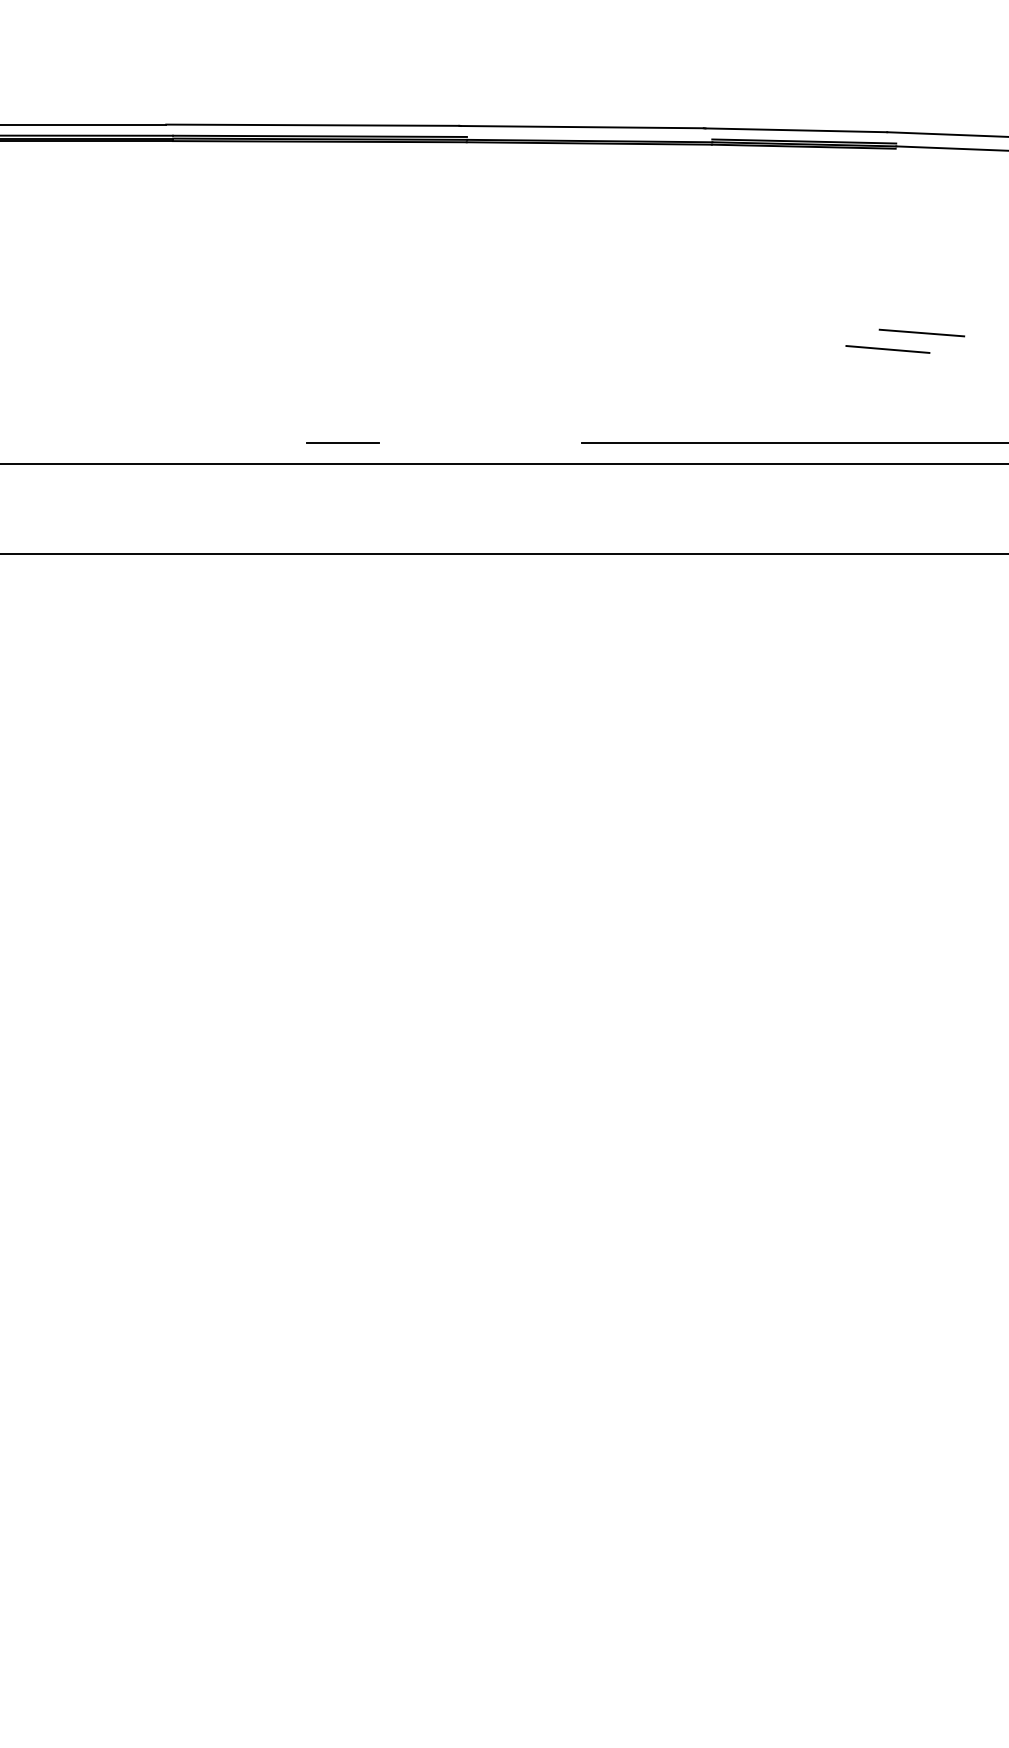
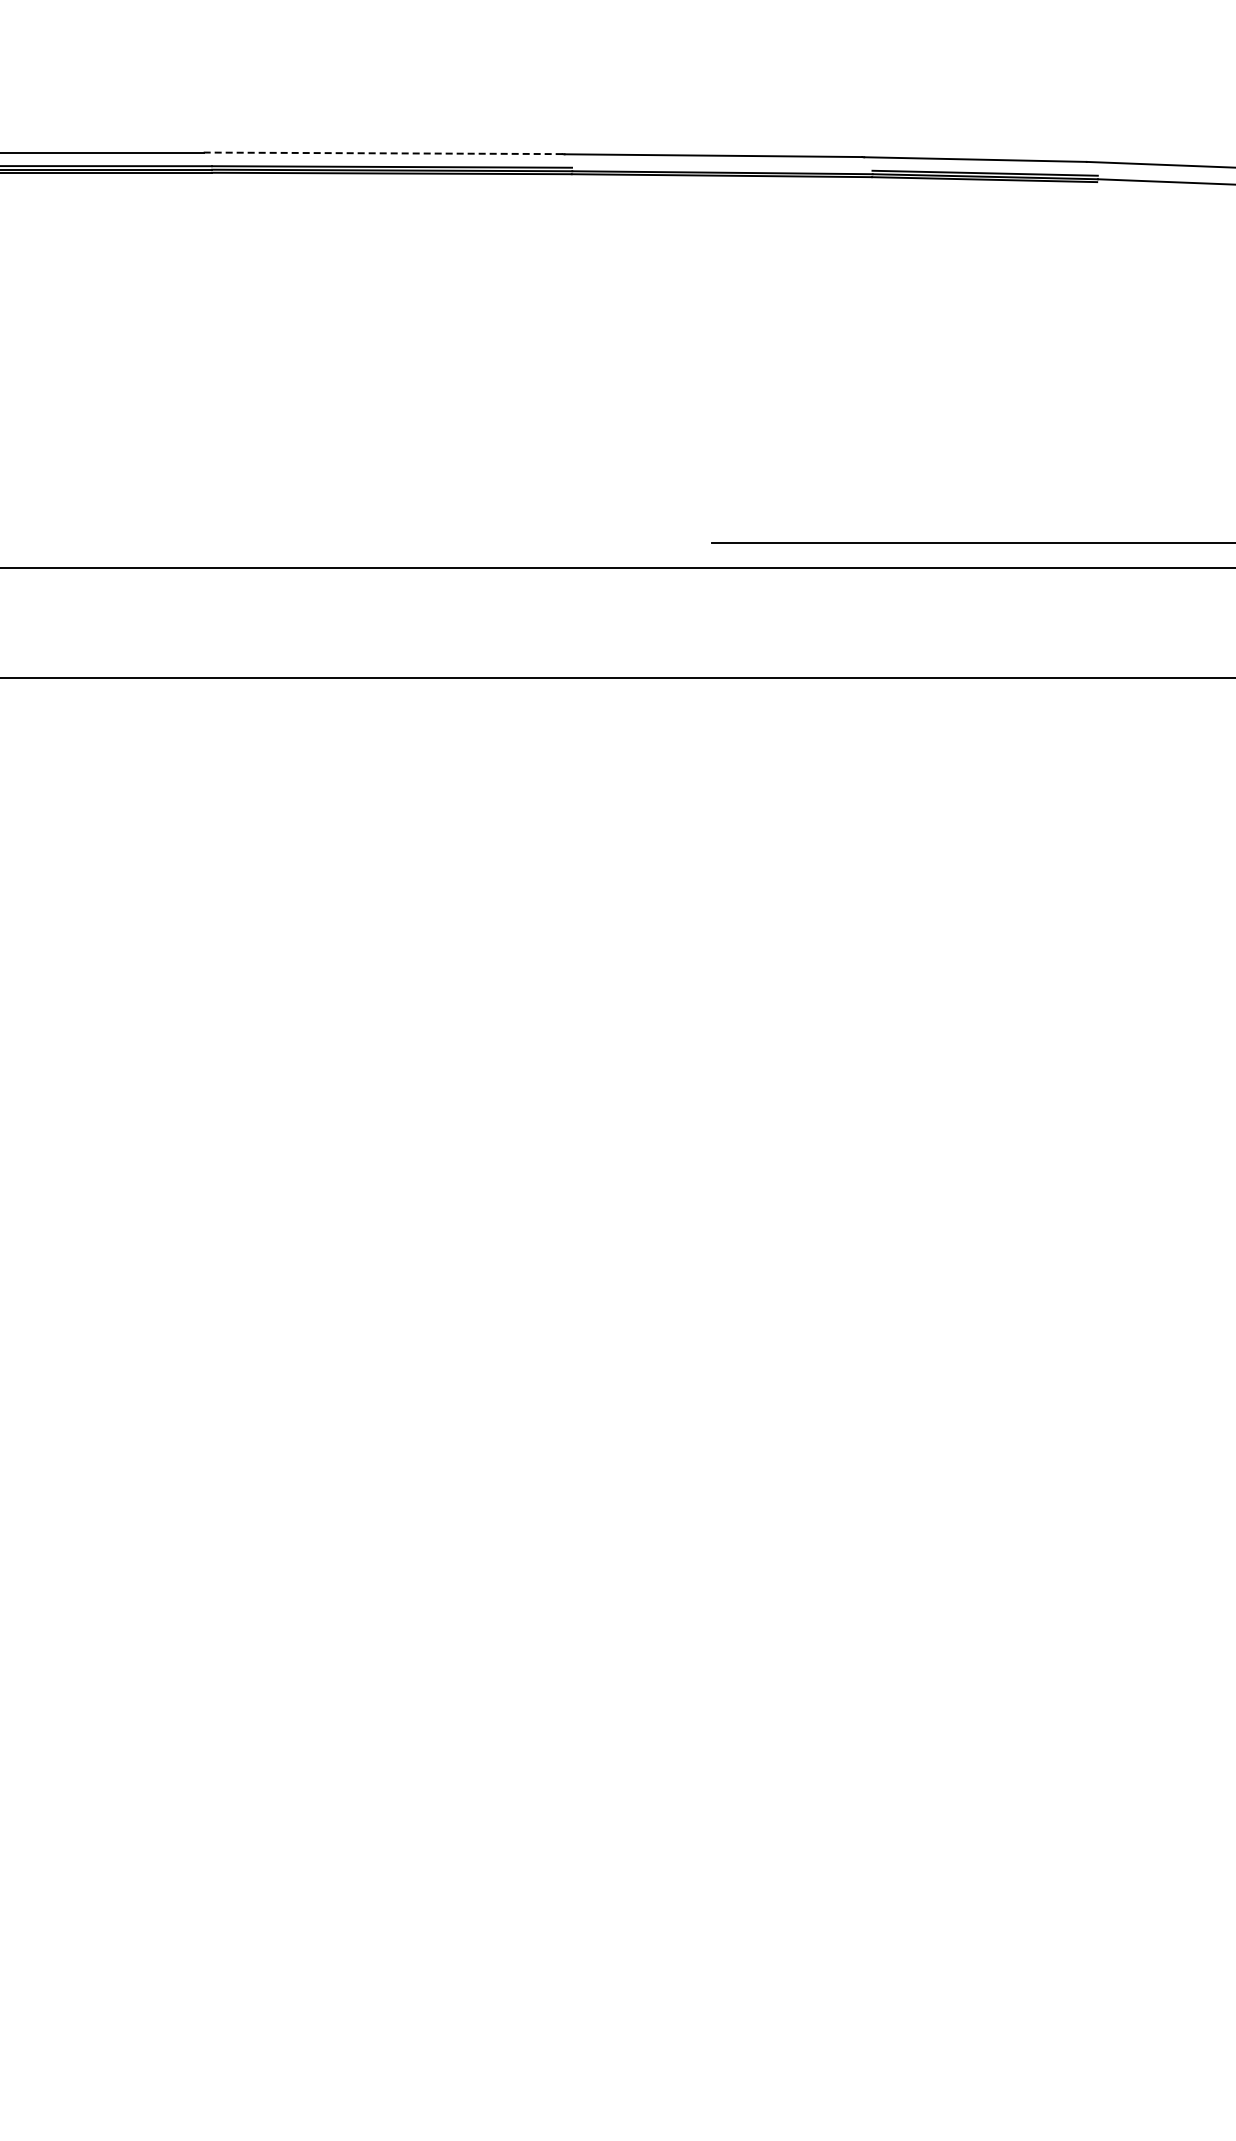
line: (313, 125) -> (383, 153), solid -> dashed
line: (921, 332) -> (1128, 407), removed
line: (887, 349) -> (1087, 427), removed
line: (342, 442) -> (419, 542), removed

